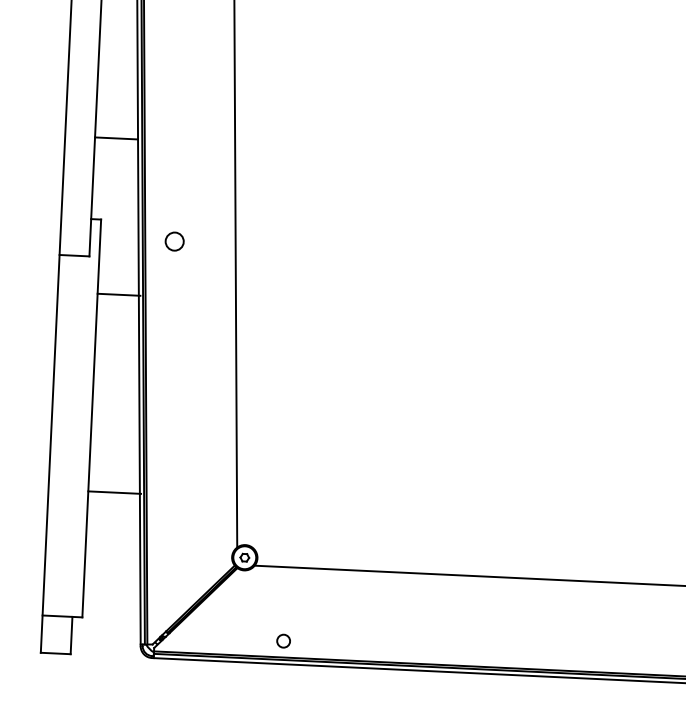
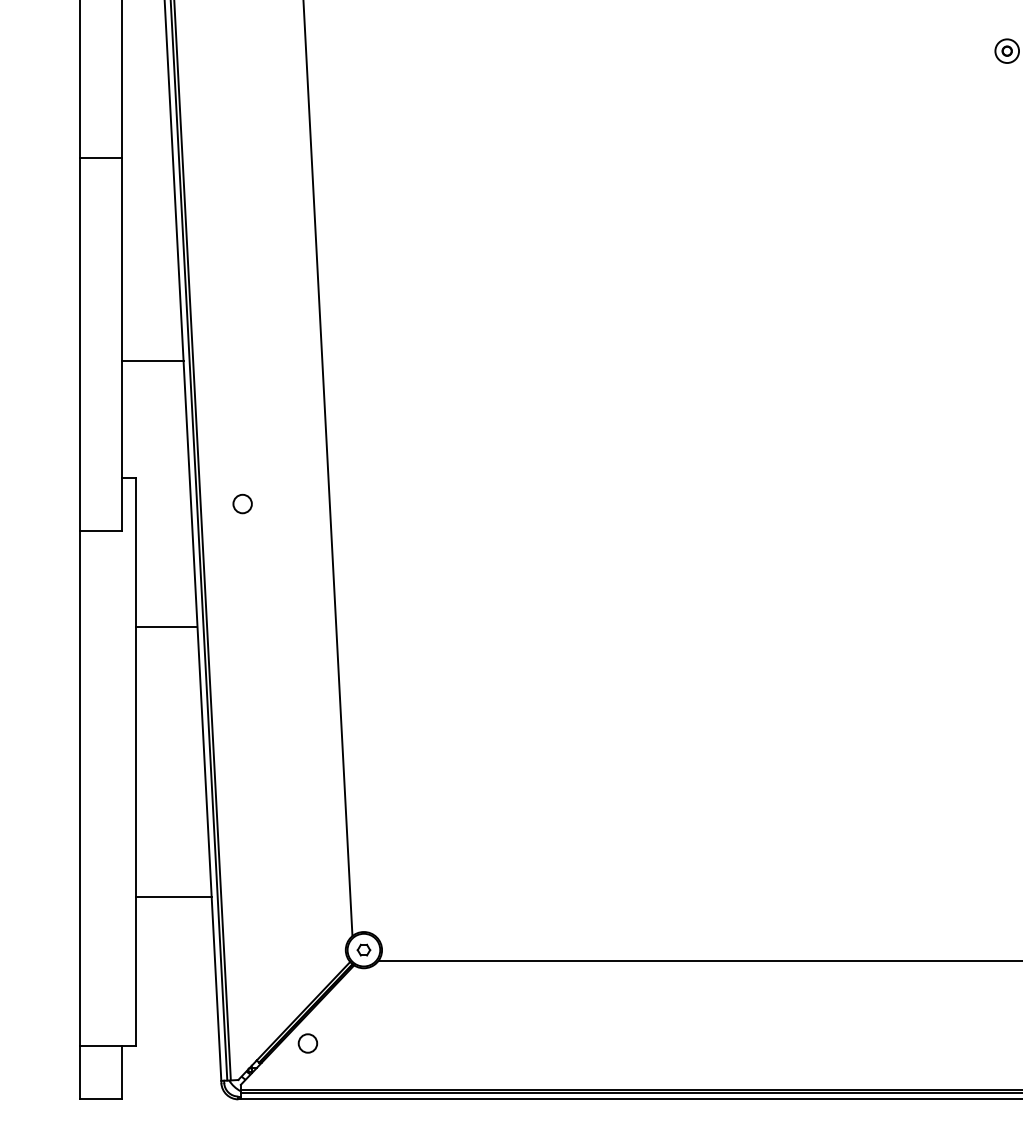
circle: (174, 241) -> (242, 503), size x0.71
line: (118, 294) -> (166, 626), moved
line: (114, 492) -> (173, 897), moved
circle: (283, 641) -> (307, 1043), moved

